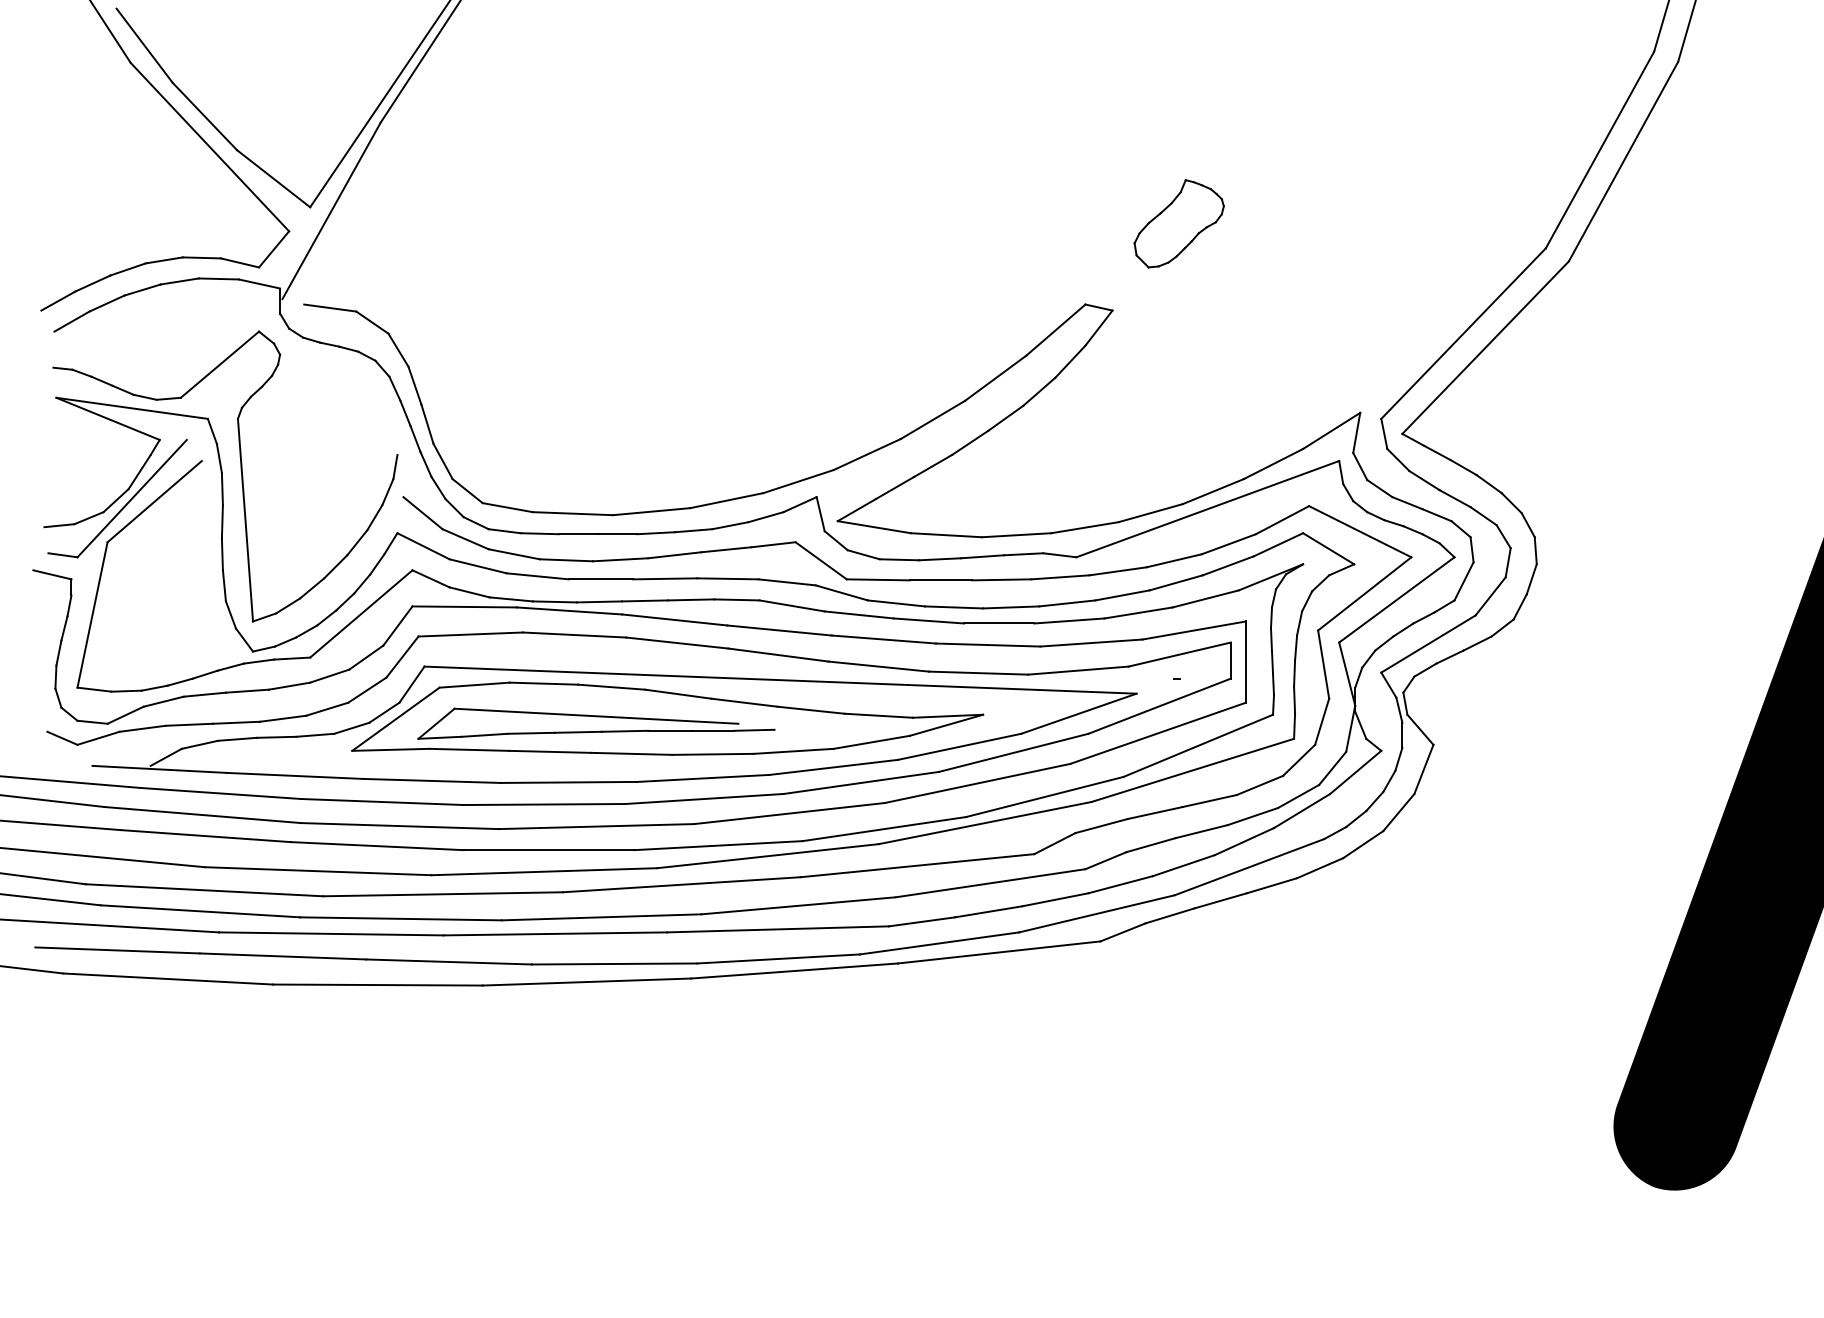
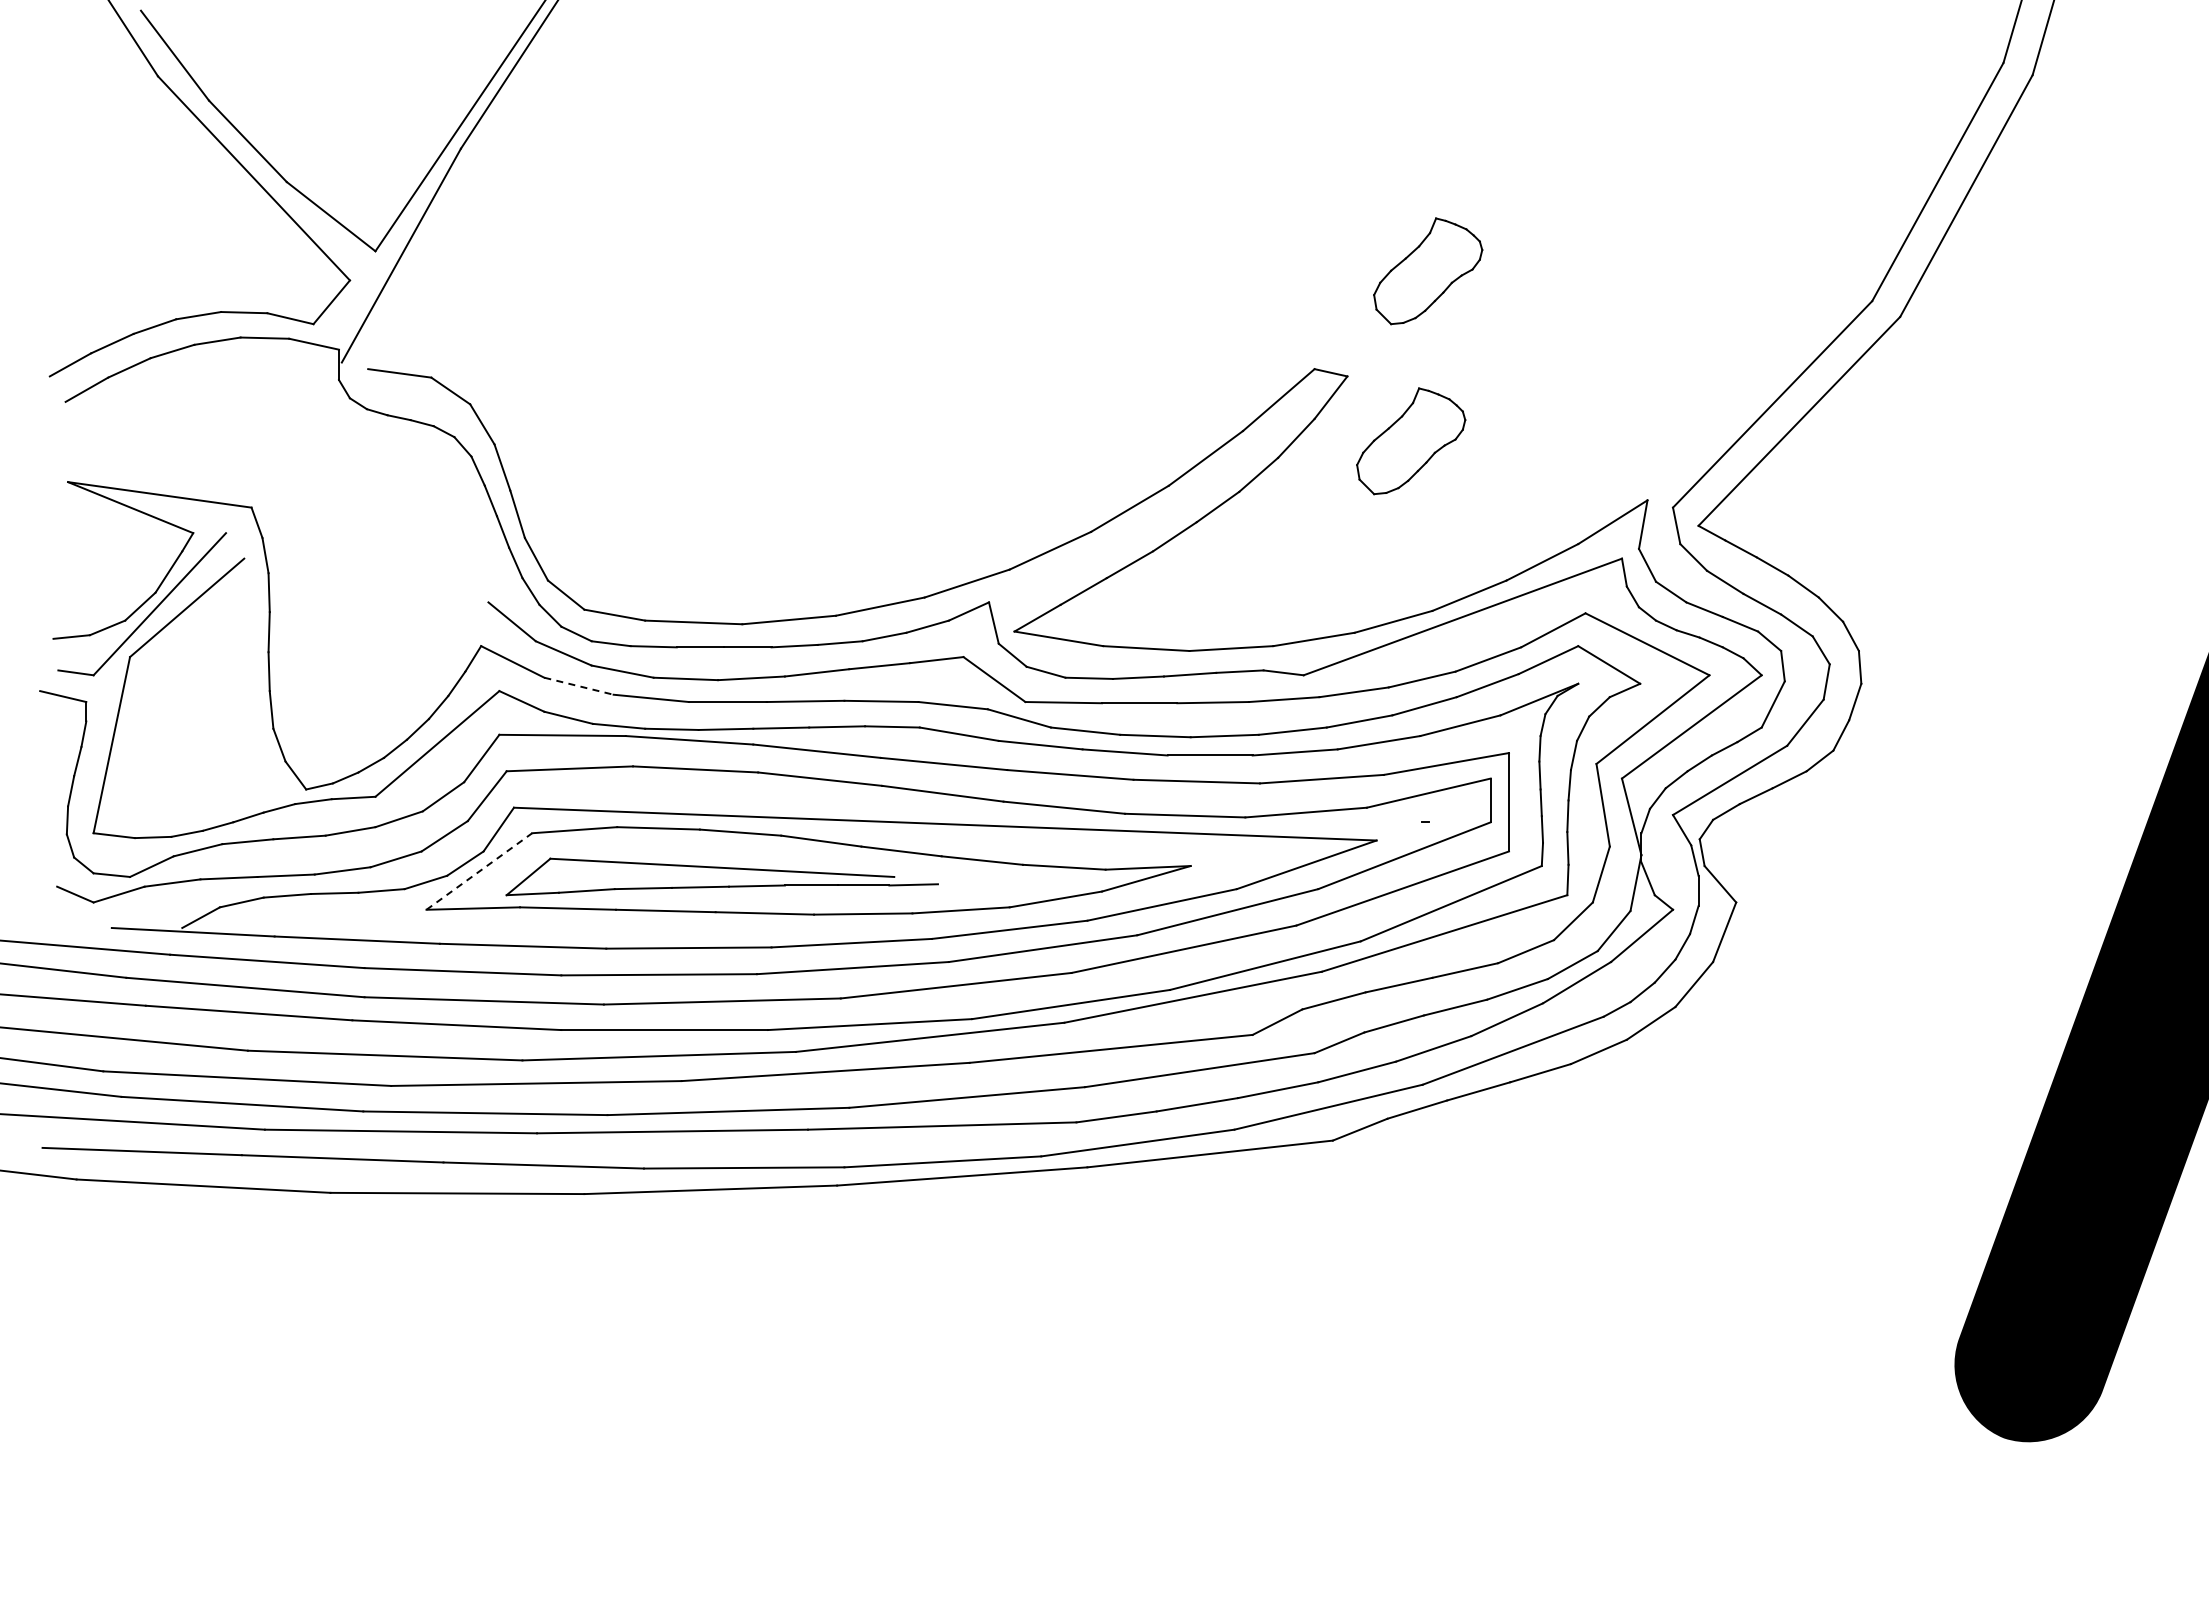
part: (1165, 364) -> (1411, 441), added
part: (240, 472) -> (291, 572), removed
line: (477, 566) -> (578, 686), solid -> dashed
line: (396, 719) -> (479, 871), solid -> dashed

